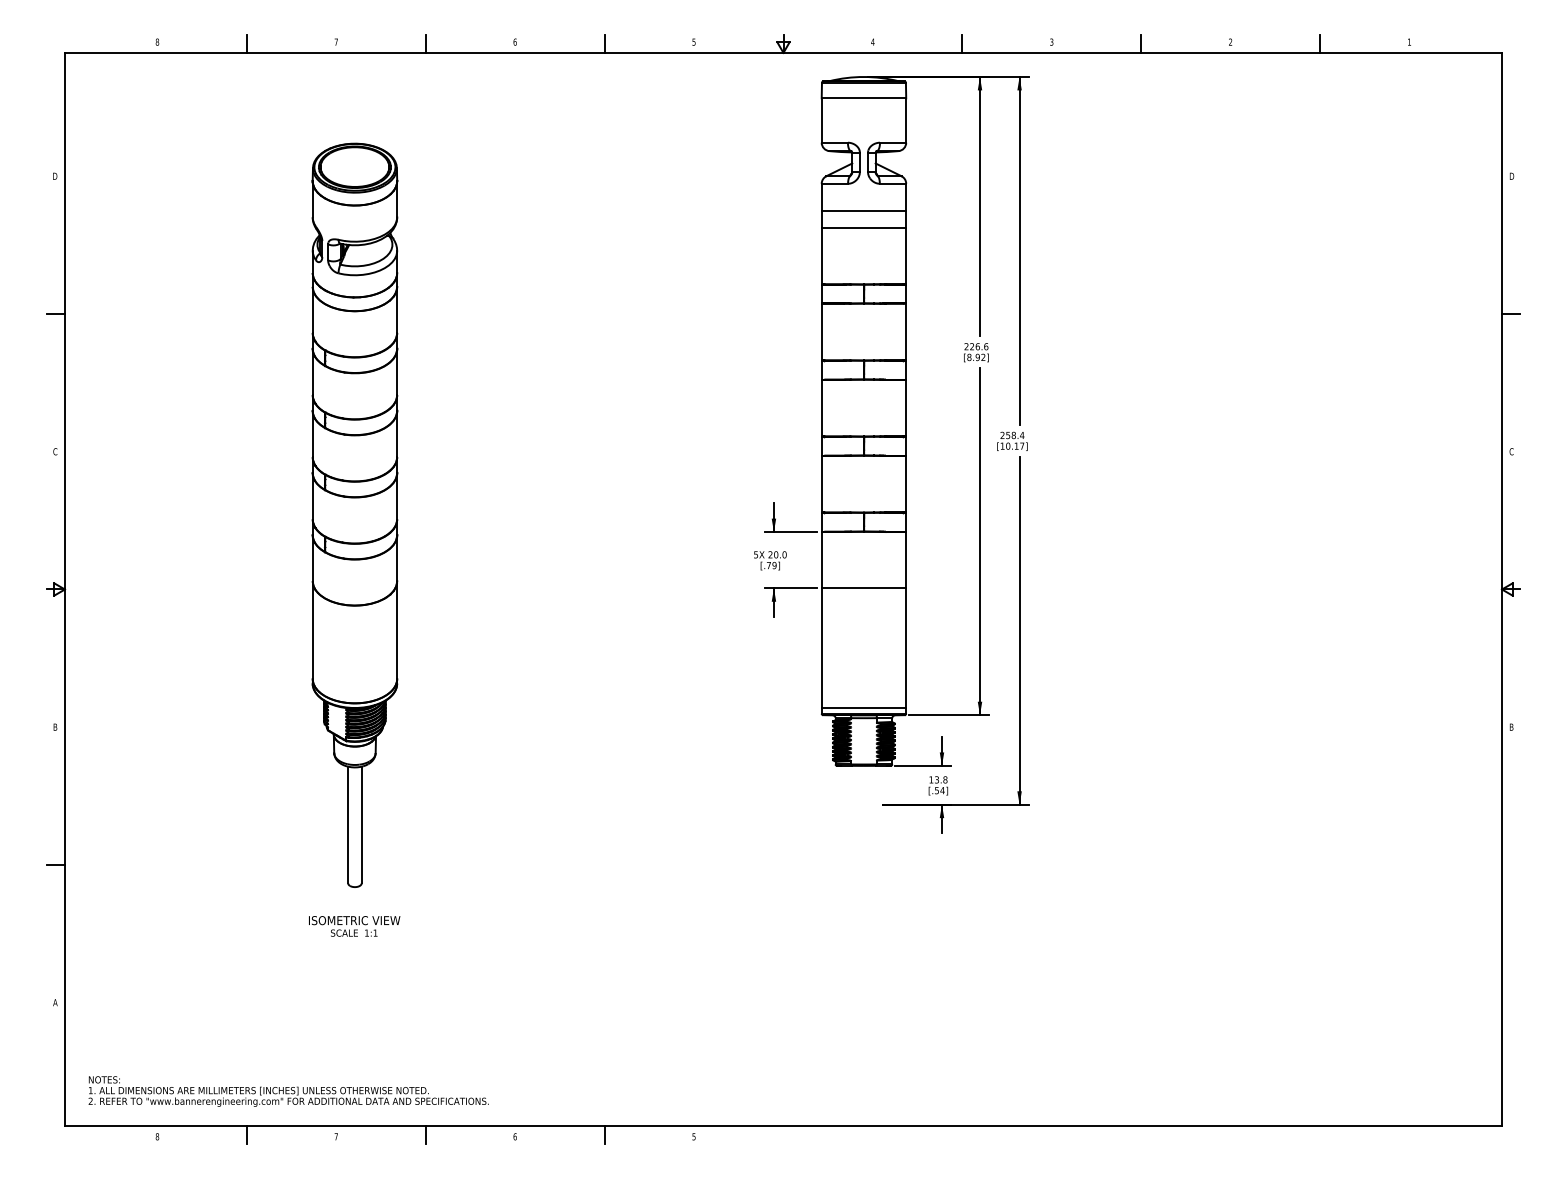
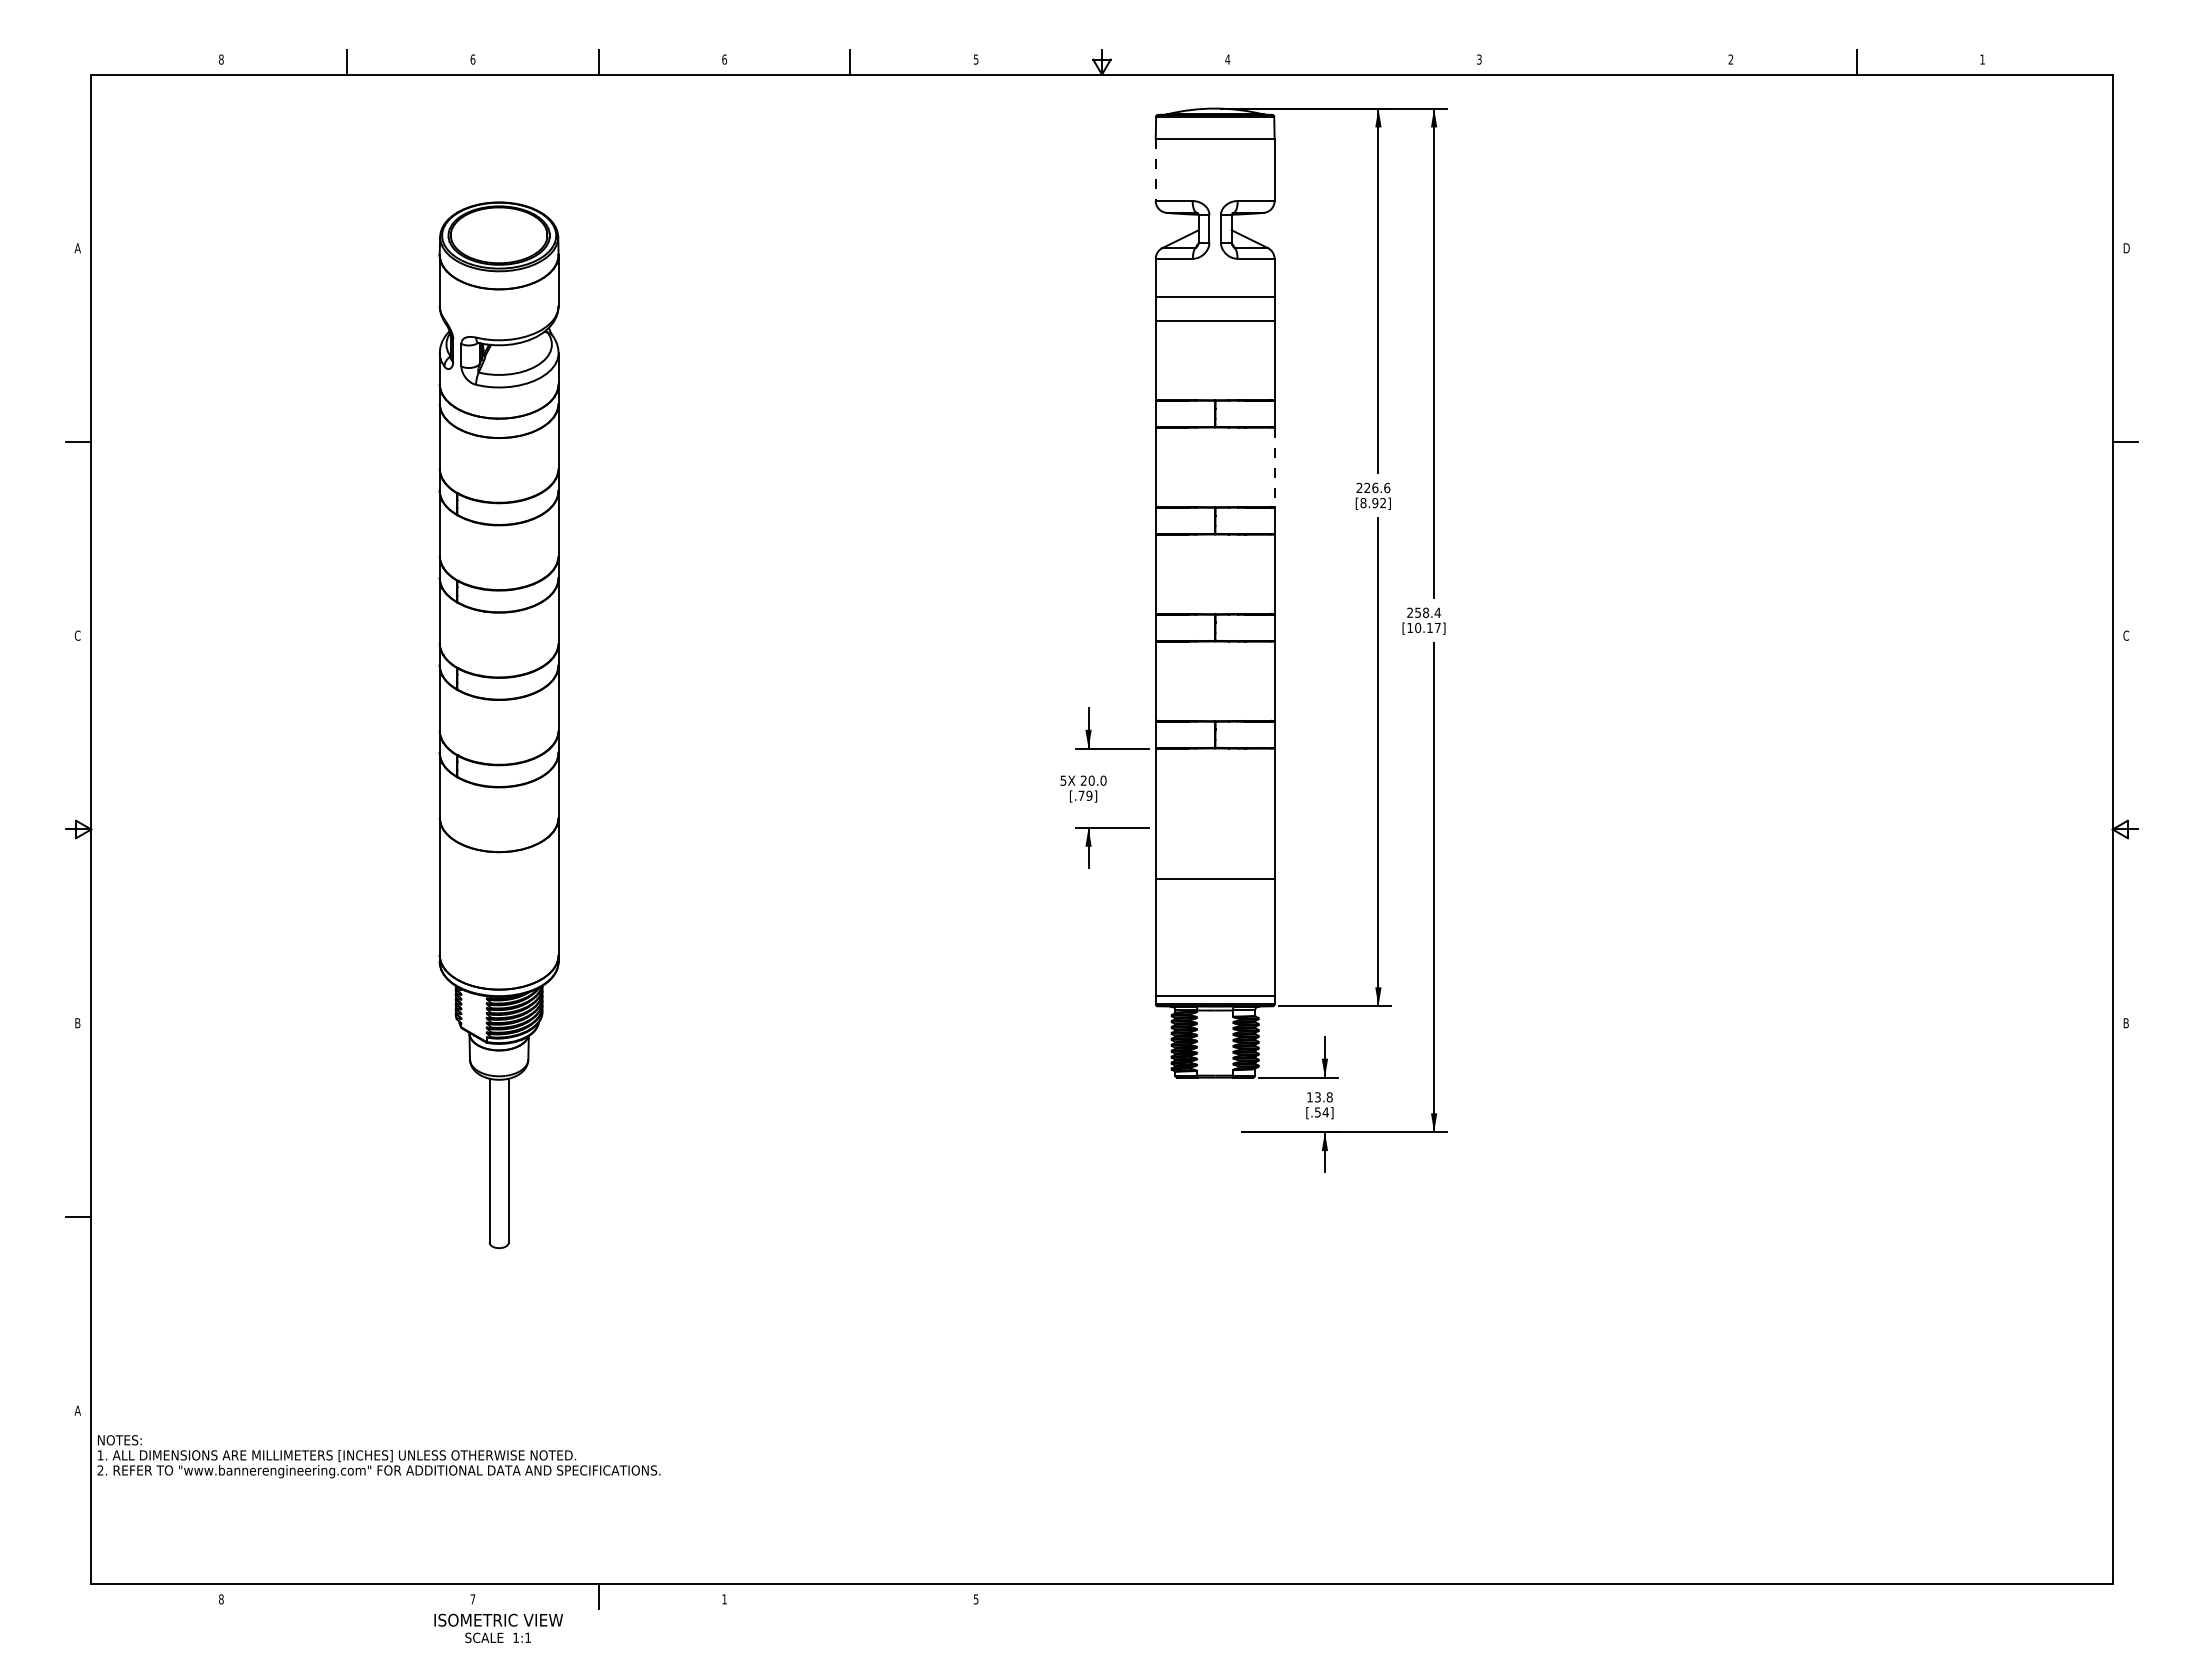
text: (335, 42) -> (472, 59), 7 -> 6
line: (962, 43) -> (1353, 61), removed
line: (1141, 43) -> (1605, 61), removed
line: (821, 121) -> (1155, 170), solid -> dashed
text: (55, 176) -> (77, 248), D -> A
line: (906, 332) -> (1274, 467), solid -> dashed
line: (863, 588) -> (1214, 878), moved
text: (354, 925) -> (498, 1627), moved
text: (288, 1091) -> (378, 1456), moved
line: (247, 1134) -> (347, 1596), removed
line: (604, 1134) -> (850, 1596), removed
text: (515, 1136) -> (724, 1599), 6 -> 1

